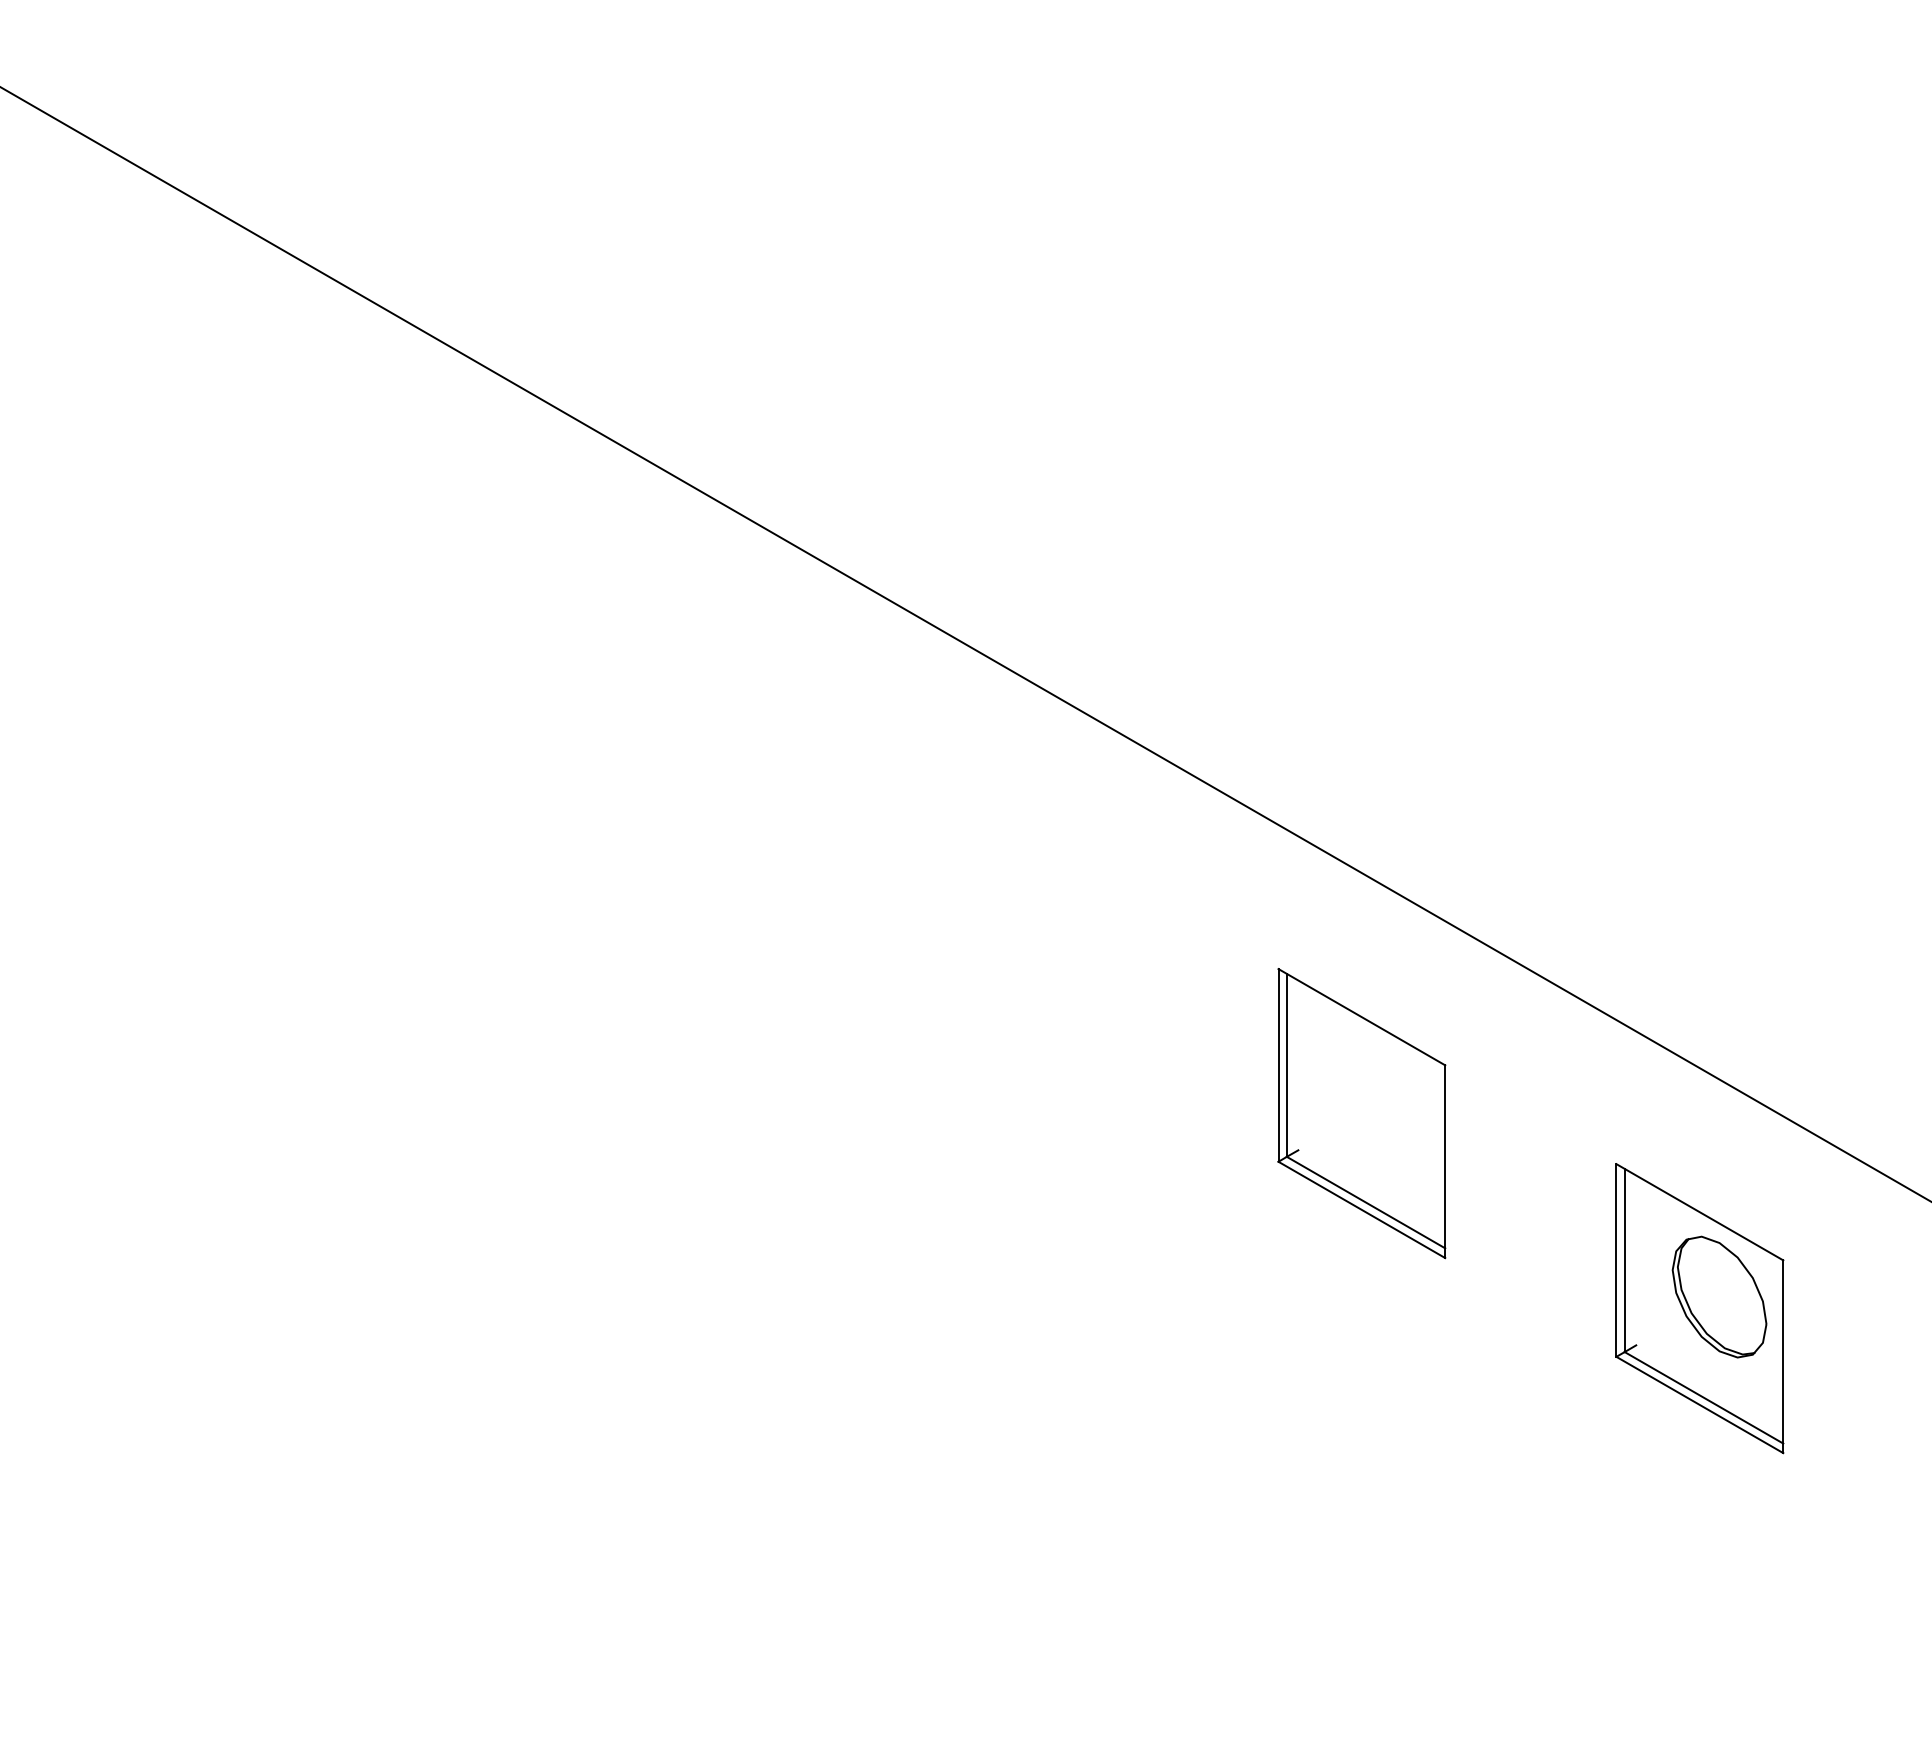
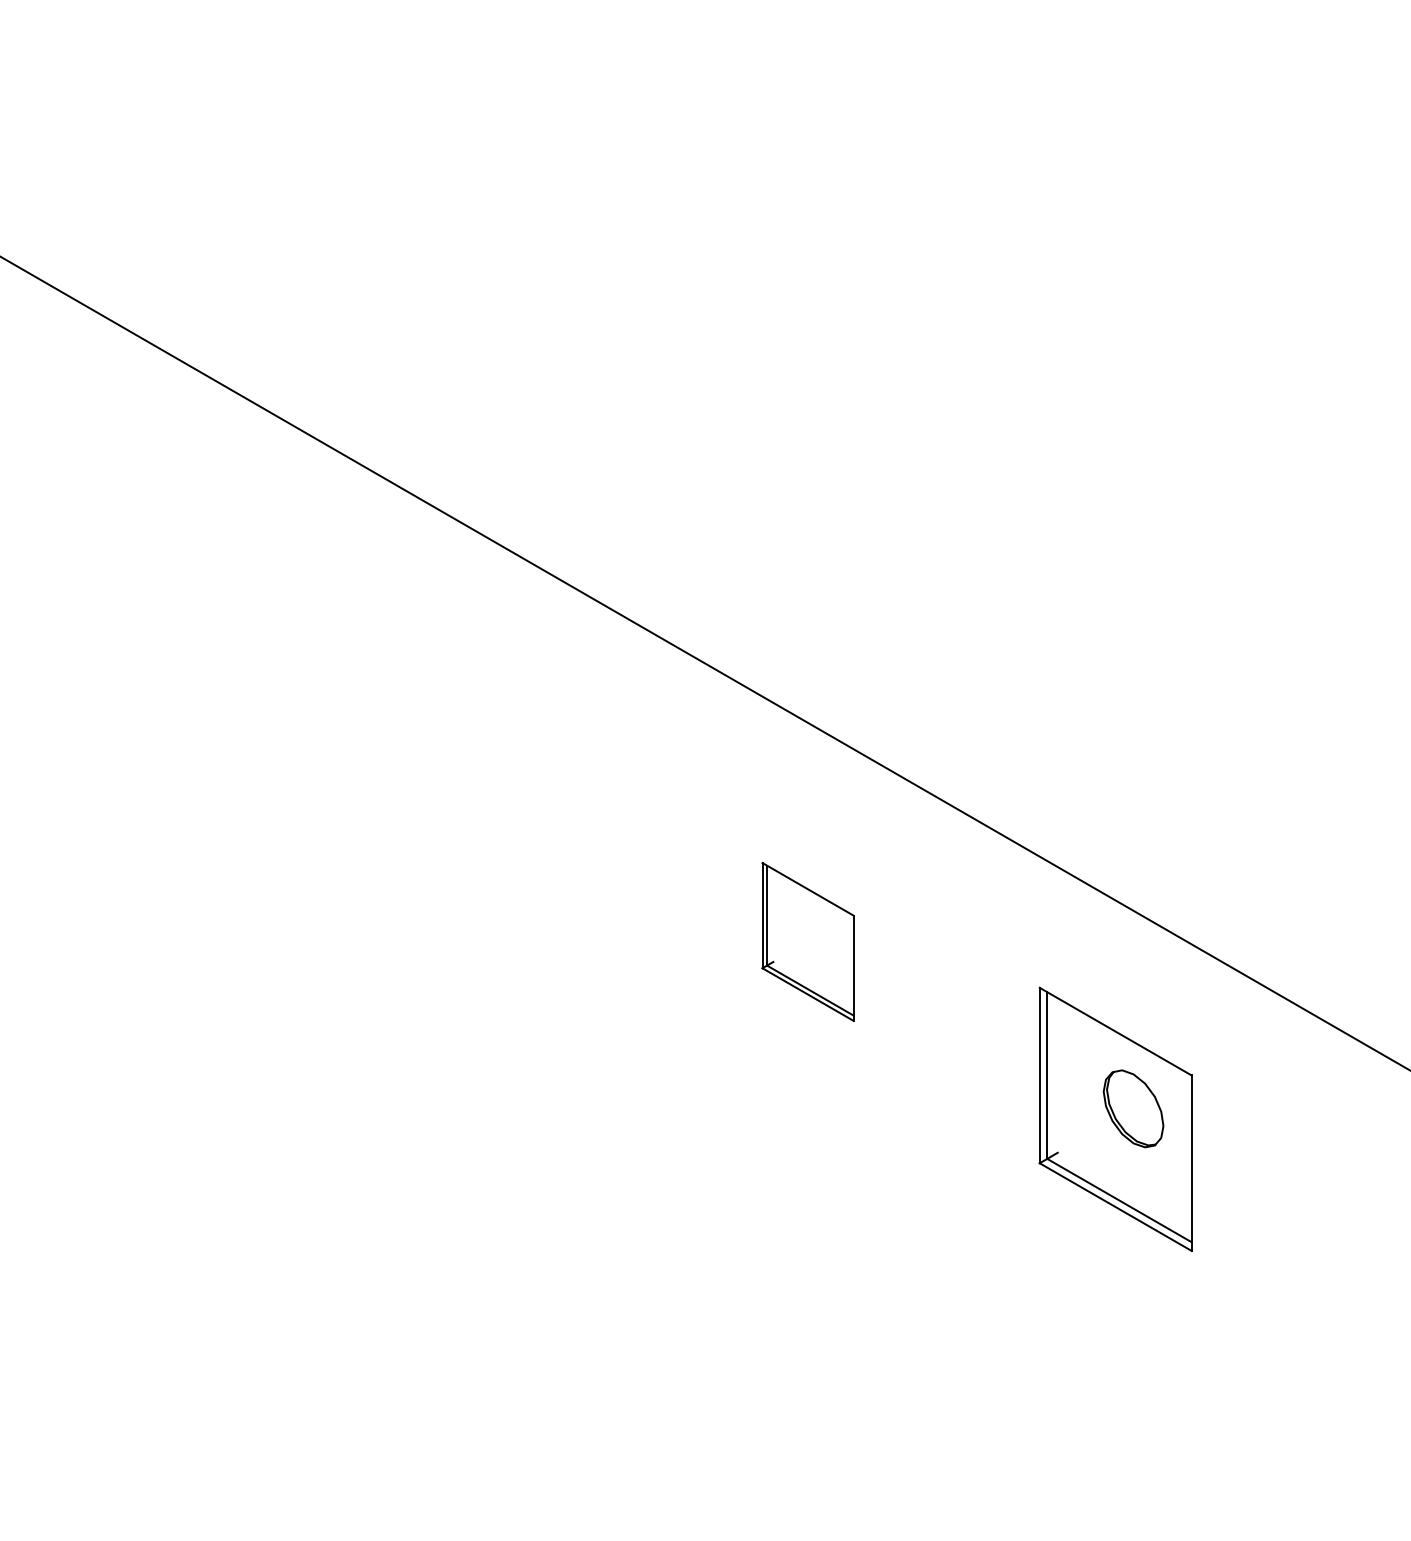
part: (1361, 1113) -> (807, 941), size x0.6
part: (1719, 1296) -> (1133, 1108), size x0.7

